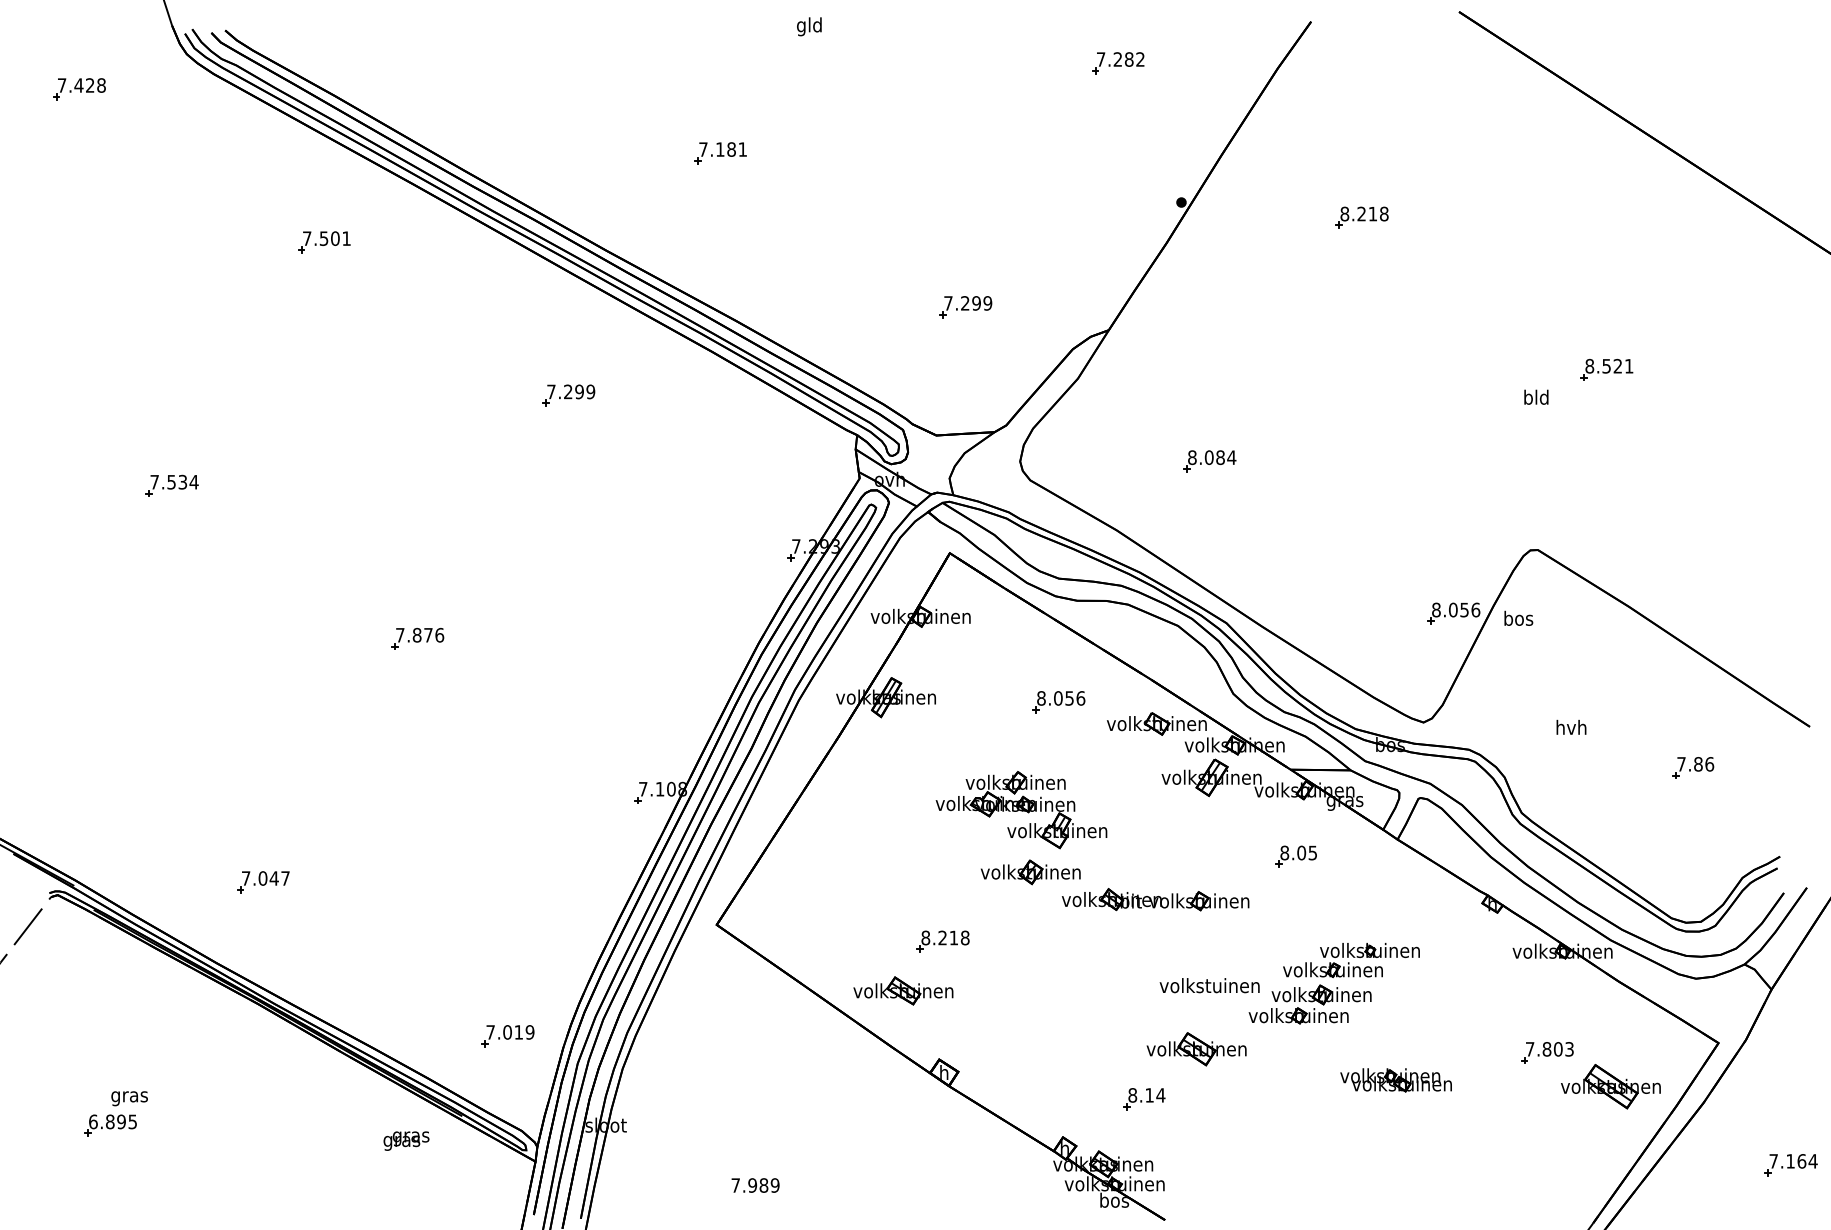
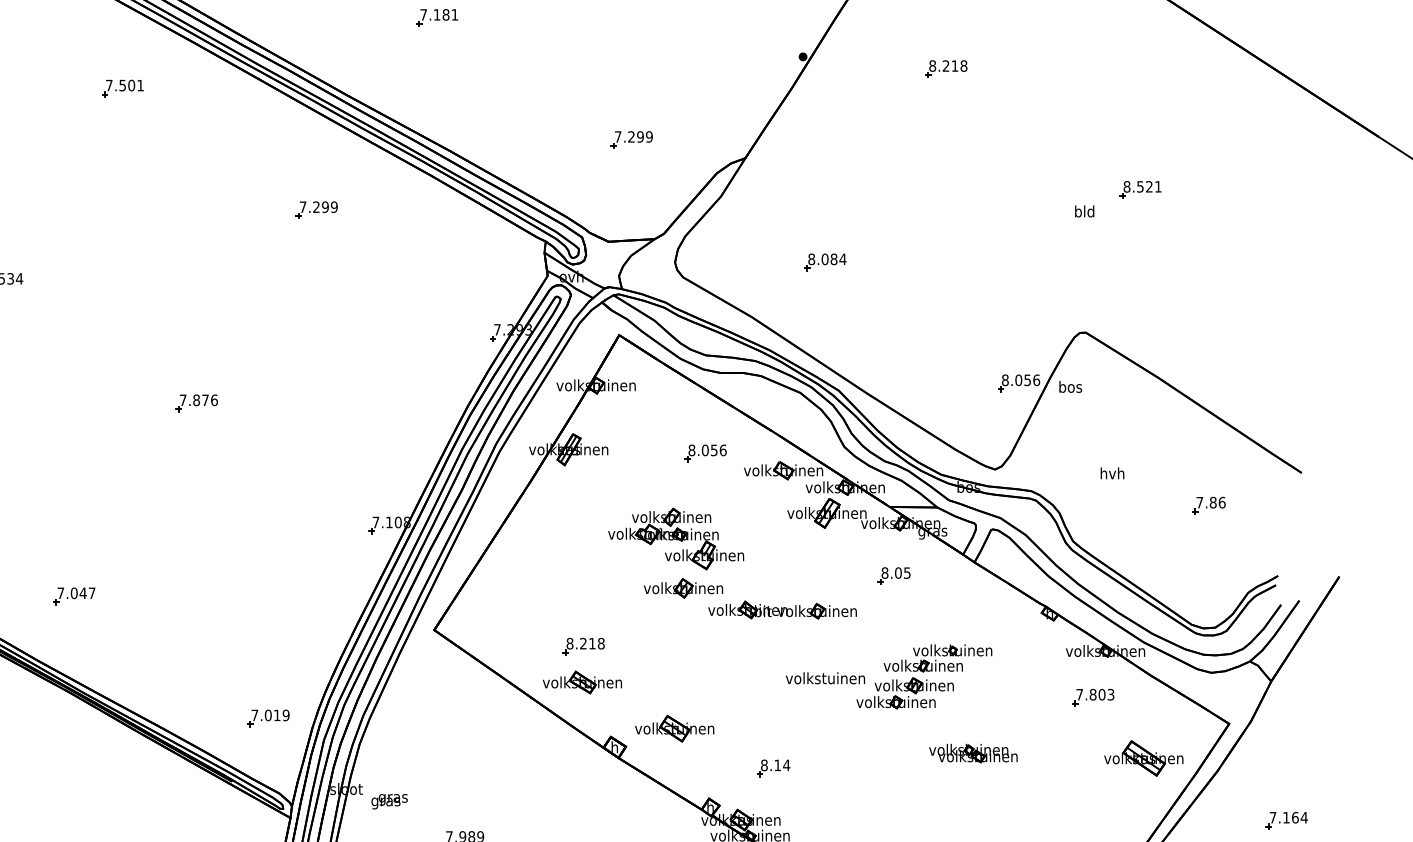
part: (942, 941) -> (583, 646), moved
part: (1196, 1049) -> (674, 728), moved
part: (1547, 1052) -> (1093, 697), moved
text: (406, 1140) -> (389, 801), moved

